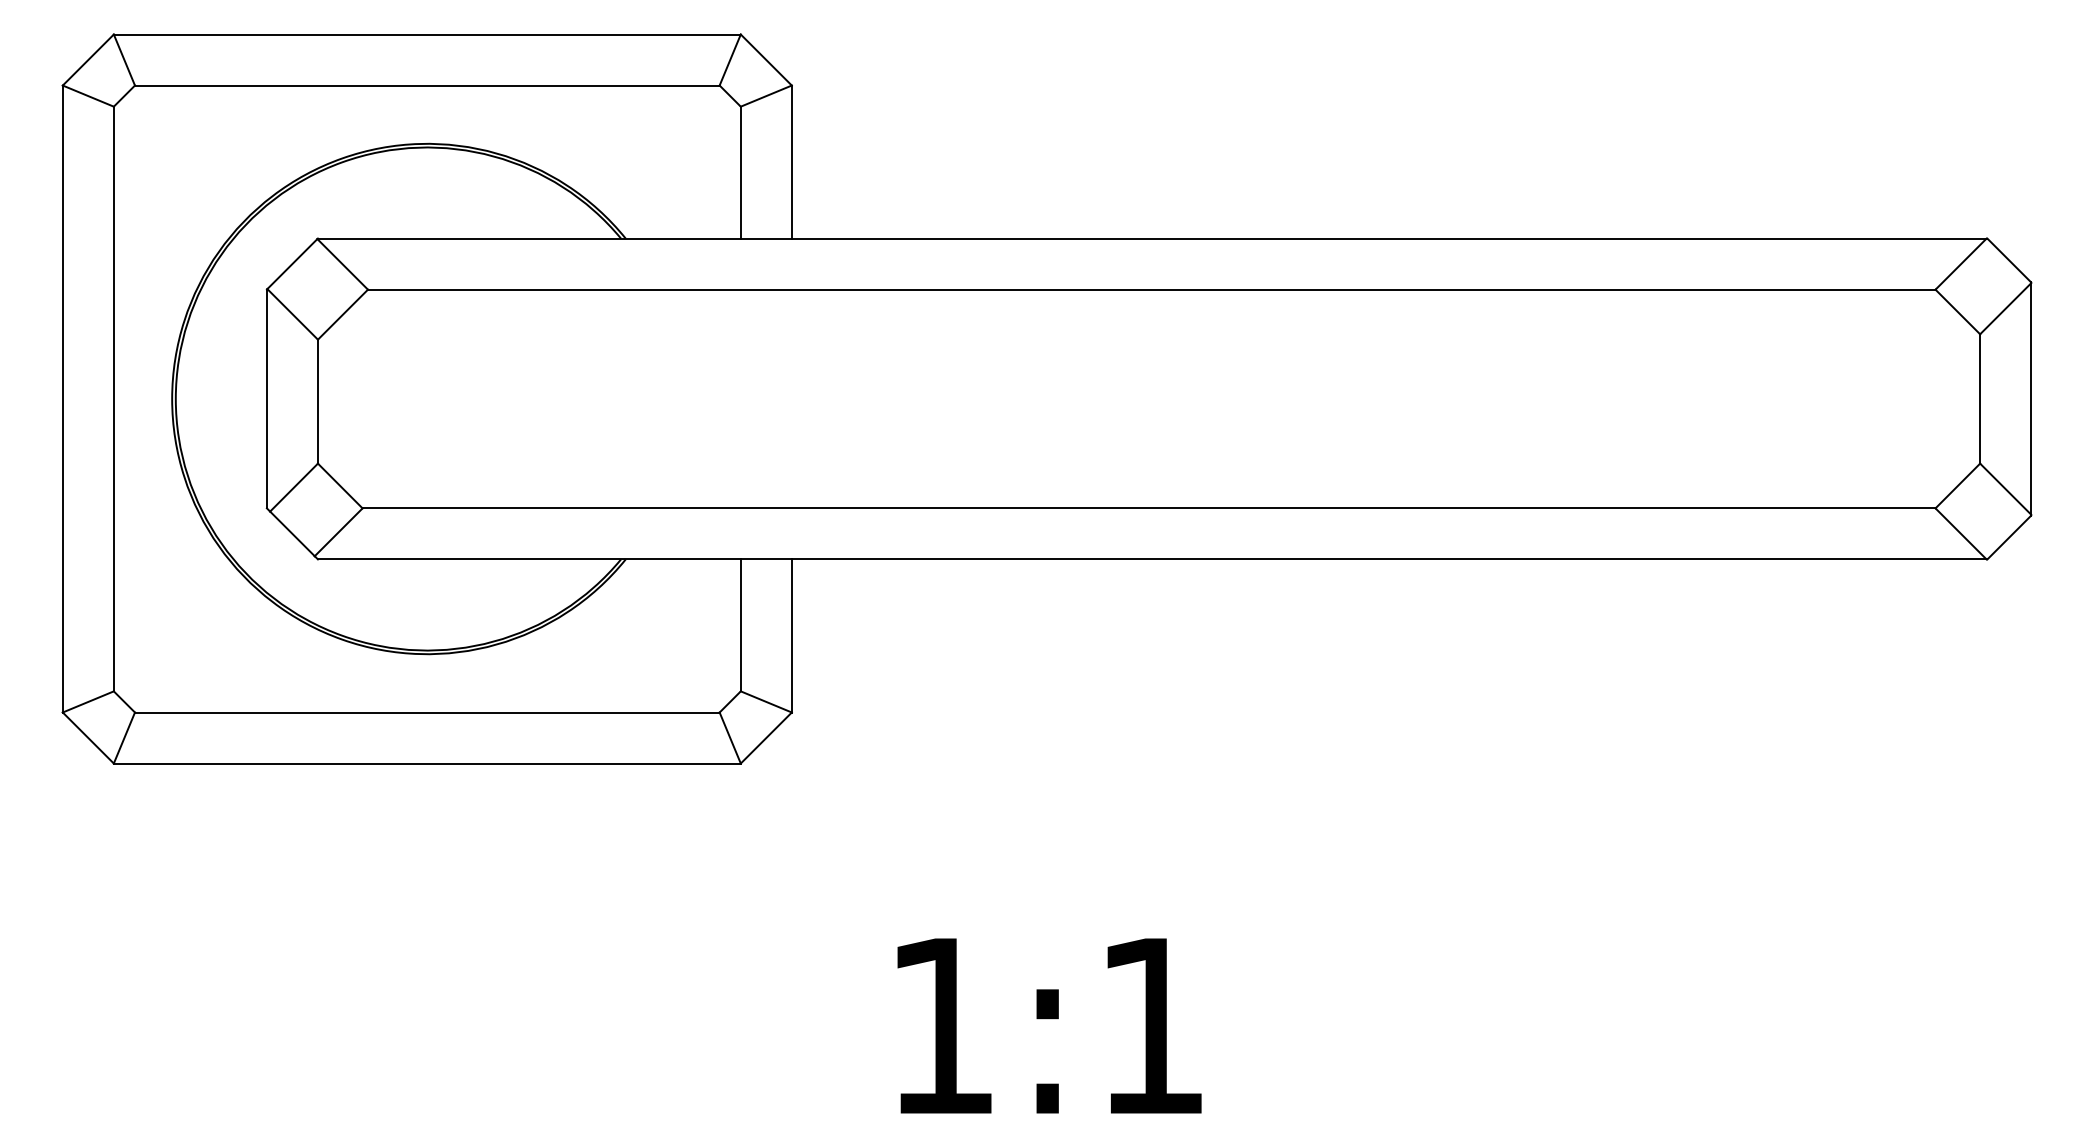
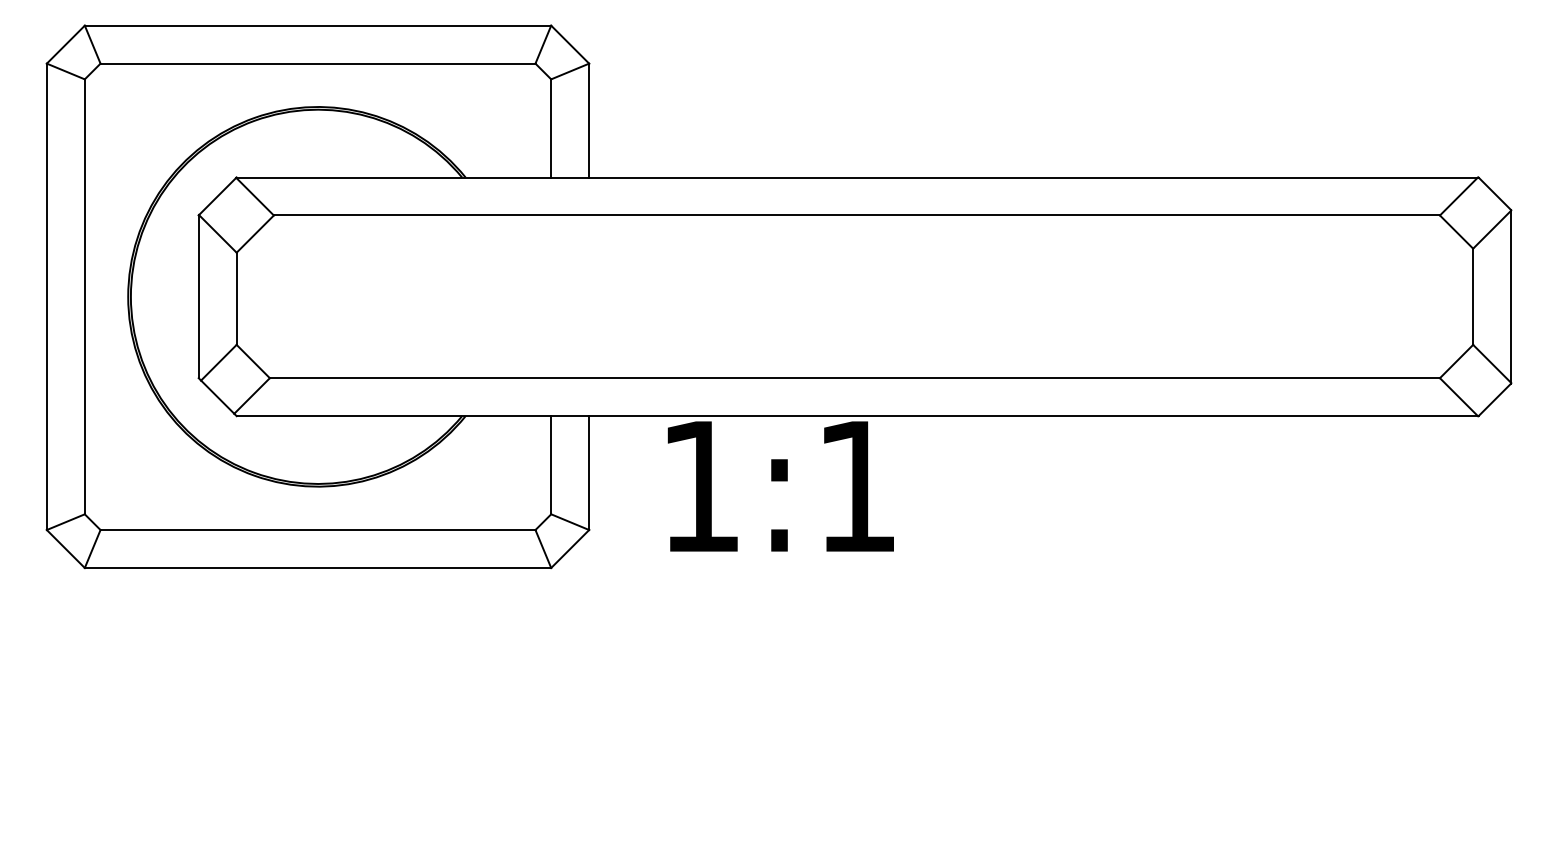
text: (1049, 1025) -> (780, 486), moved

